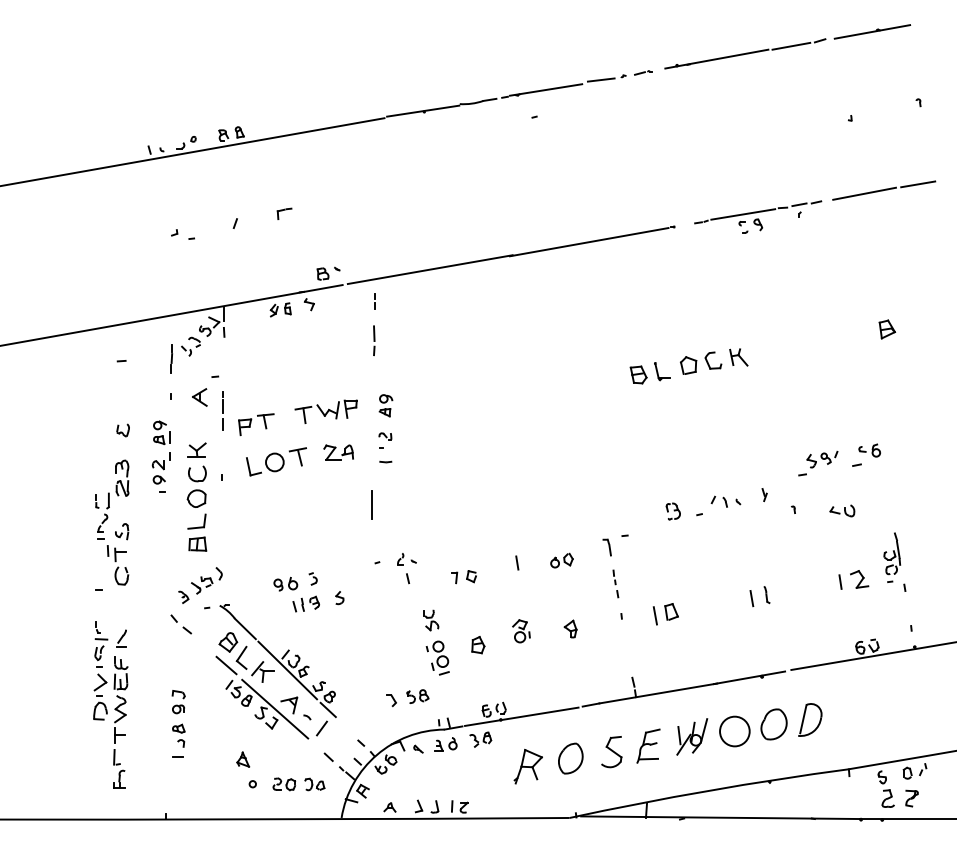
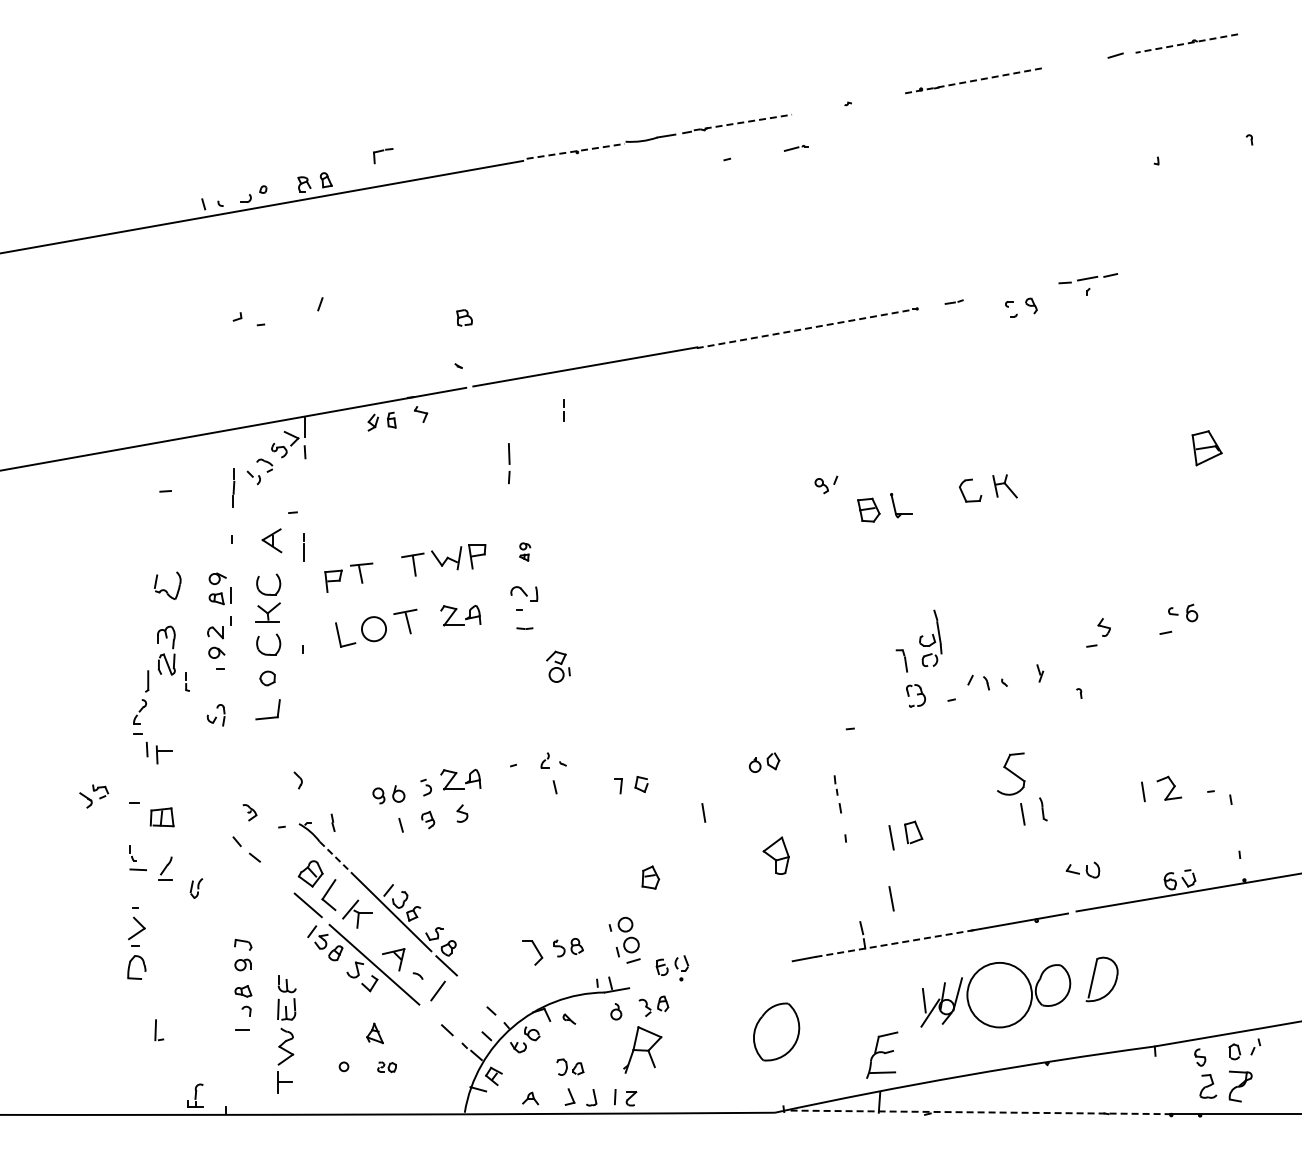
line: (872, 31) -> (1186, 43), solid -> dashed
line: (791, 45) -> (1076, 62), removed
line: (717, 59) -> (975, 80), solid -> dashed
part: (642, 73) -> (795, 148), moved
line: (600, 79) -> (817, 108), removed
line: (545, 89) -> (742, 122), solid -> dashed
line: (422, 111) -> (575, 151), solid -> dashed
line: (917, 184) -> (1248, 250), removed
line: (864, 193) -> (1175, 263), removed
part: (284, 214) -> (383, 156), moved
line: (742, 214) -> (1010, 291), removed
line: (589, 242) -> (801, 329), solid -> dashed
part: (323, 273) -> (464, 317), moved
line: (374, 302) -> (563, 411), moved
part: (886, 329) -> (1206, 448), size x1.4
part: (688, 364) -> (936, 496), removed
part: (385, 405) -> (524, 551), size x0.6
line: (222, 424) -> (302, 577), removed
part: (123, 430) -> (167, 585), size x1.6
part: (196, 436) -> (267, 593), added
part: (385, 436) -> (524, 593), size x1.6
part: (829, 457) -> (826, 484), moved
part: (196, 498) -> (267, 678), size x0.6
part: (97, 500) -> (187, 681), moved
line: (372, 504) -> (506, 686), removed
part: (842, 510) -> (1082, 869), moved
part: (121, 531) -> (215, 715), moved
part: (197, 544) -> (161, 817), moved
part: (606, 547) -> (901, 660), moved
part: (892, 553) -> (930, 637), moved
line: (517, 562) -> (703, 812), moved
part: (338, 572) -> (460, 779), added
part: (116, 575) -> (158, 783), removed
part: (202, 585) -> (94, 796), moved
line: (302, 604) -> (332, 822), moved
part: (431, 620) -> (586, 843), removed
line: (245, 628) -> (333, 855), solid -> dashed
part: (570, 628) -> (776, 855), size x1.6
part: (521, 631) -> (558, 666), moved
part: (99, 653) -> (196, 888), moved
part: (437, 657) -> (624, 939), moved
line: (655, 660) -> (891, 898), added
line: (658, 693) -> (896, 943), solid -> dashed
part: (120, 700) -> (286, 1034), moved
part: (391, 700) -> (532, 953), size x1.6
line: (521, 716) -> (709, 974), removed
circle: (734, 731) -> (999, 994), size x1.6
part: (439, 745) -> (597, 1013), removed
part: (648, 745) -> (882, 1054), moved
part: (611, 751) -> (1011, 773), moved
part: (570, 758) -> (776, 1031), size x1.4
part: (242, 759) -> (374, 1033), moved
part: (528, 766) -> (642, 1049), moved
part: (119, 778) -> (195, 1095), moved
part: (314, 783) -> (570, 1066), moved
part: (284, 784) -> (386, 1067), size x0.6
part: (911, 797) -> (1240, 1085), size x1.4
line: (720, 817) -> (980, 1112), solid -> dashed

